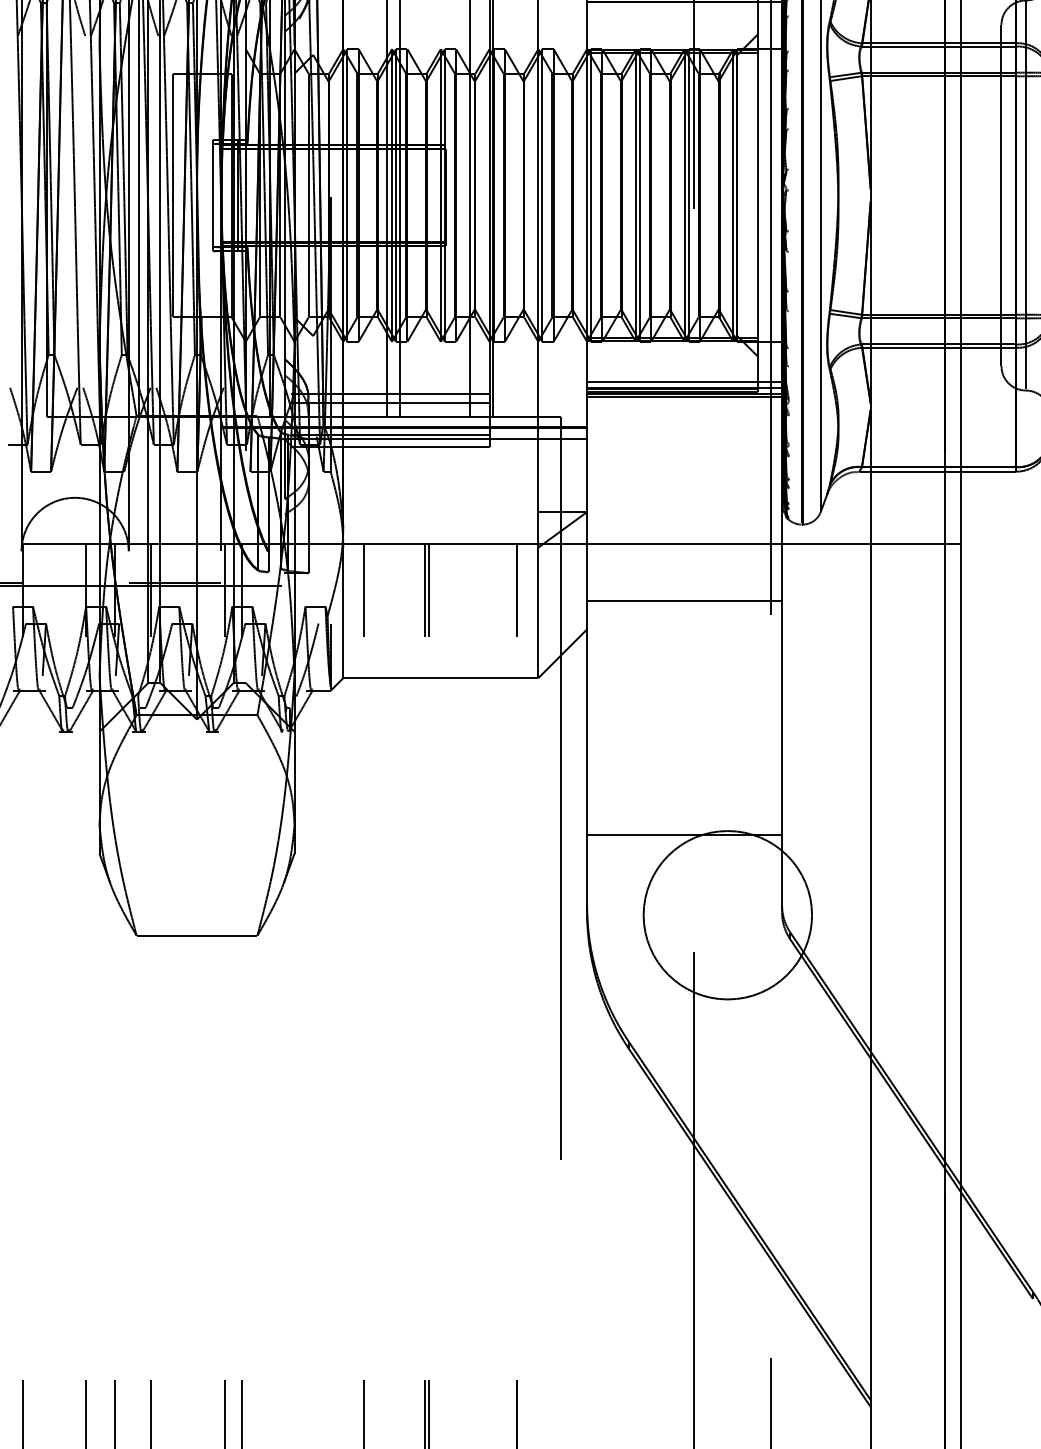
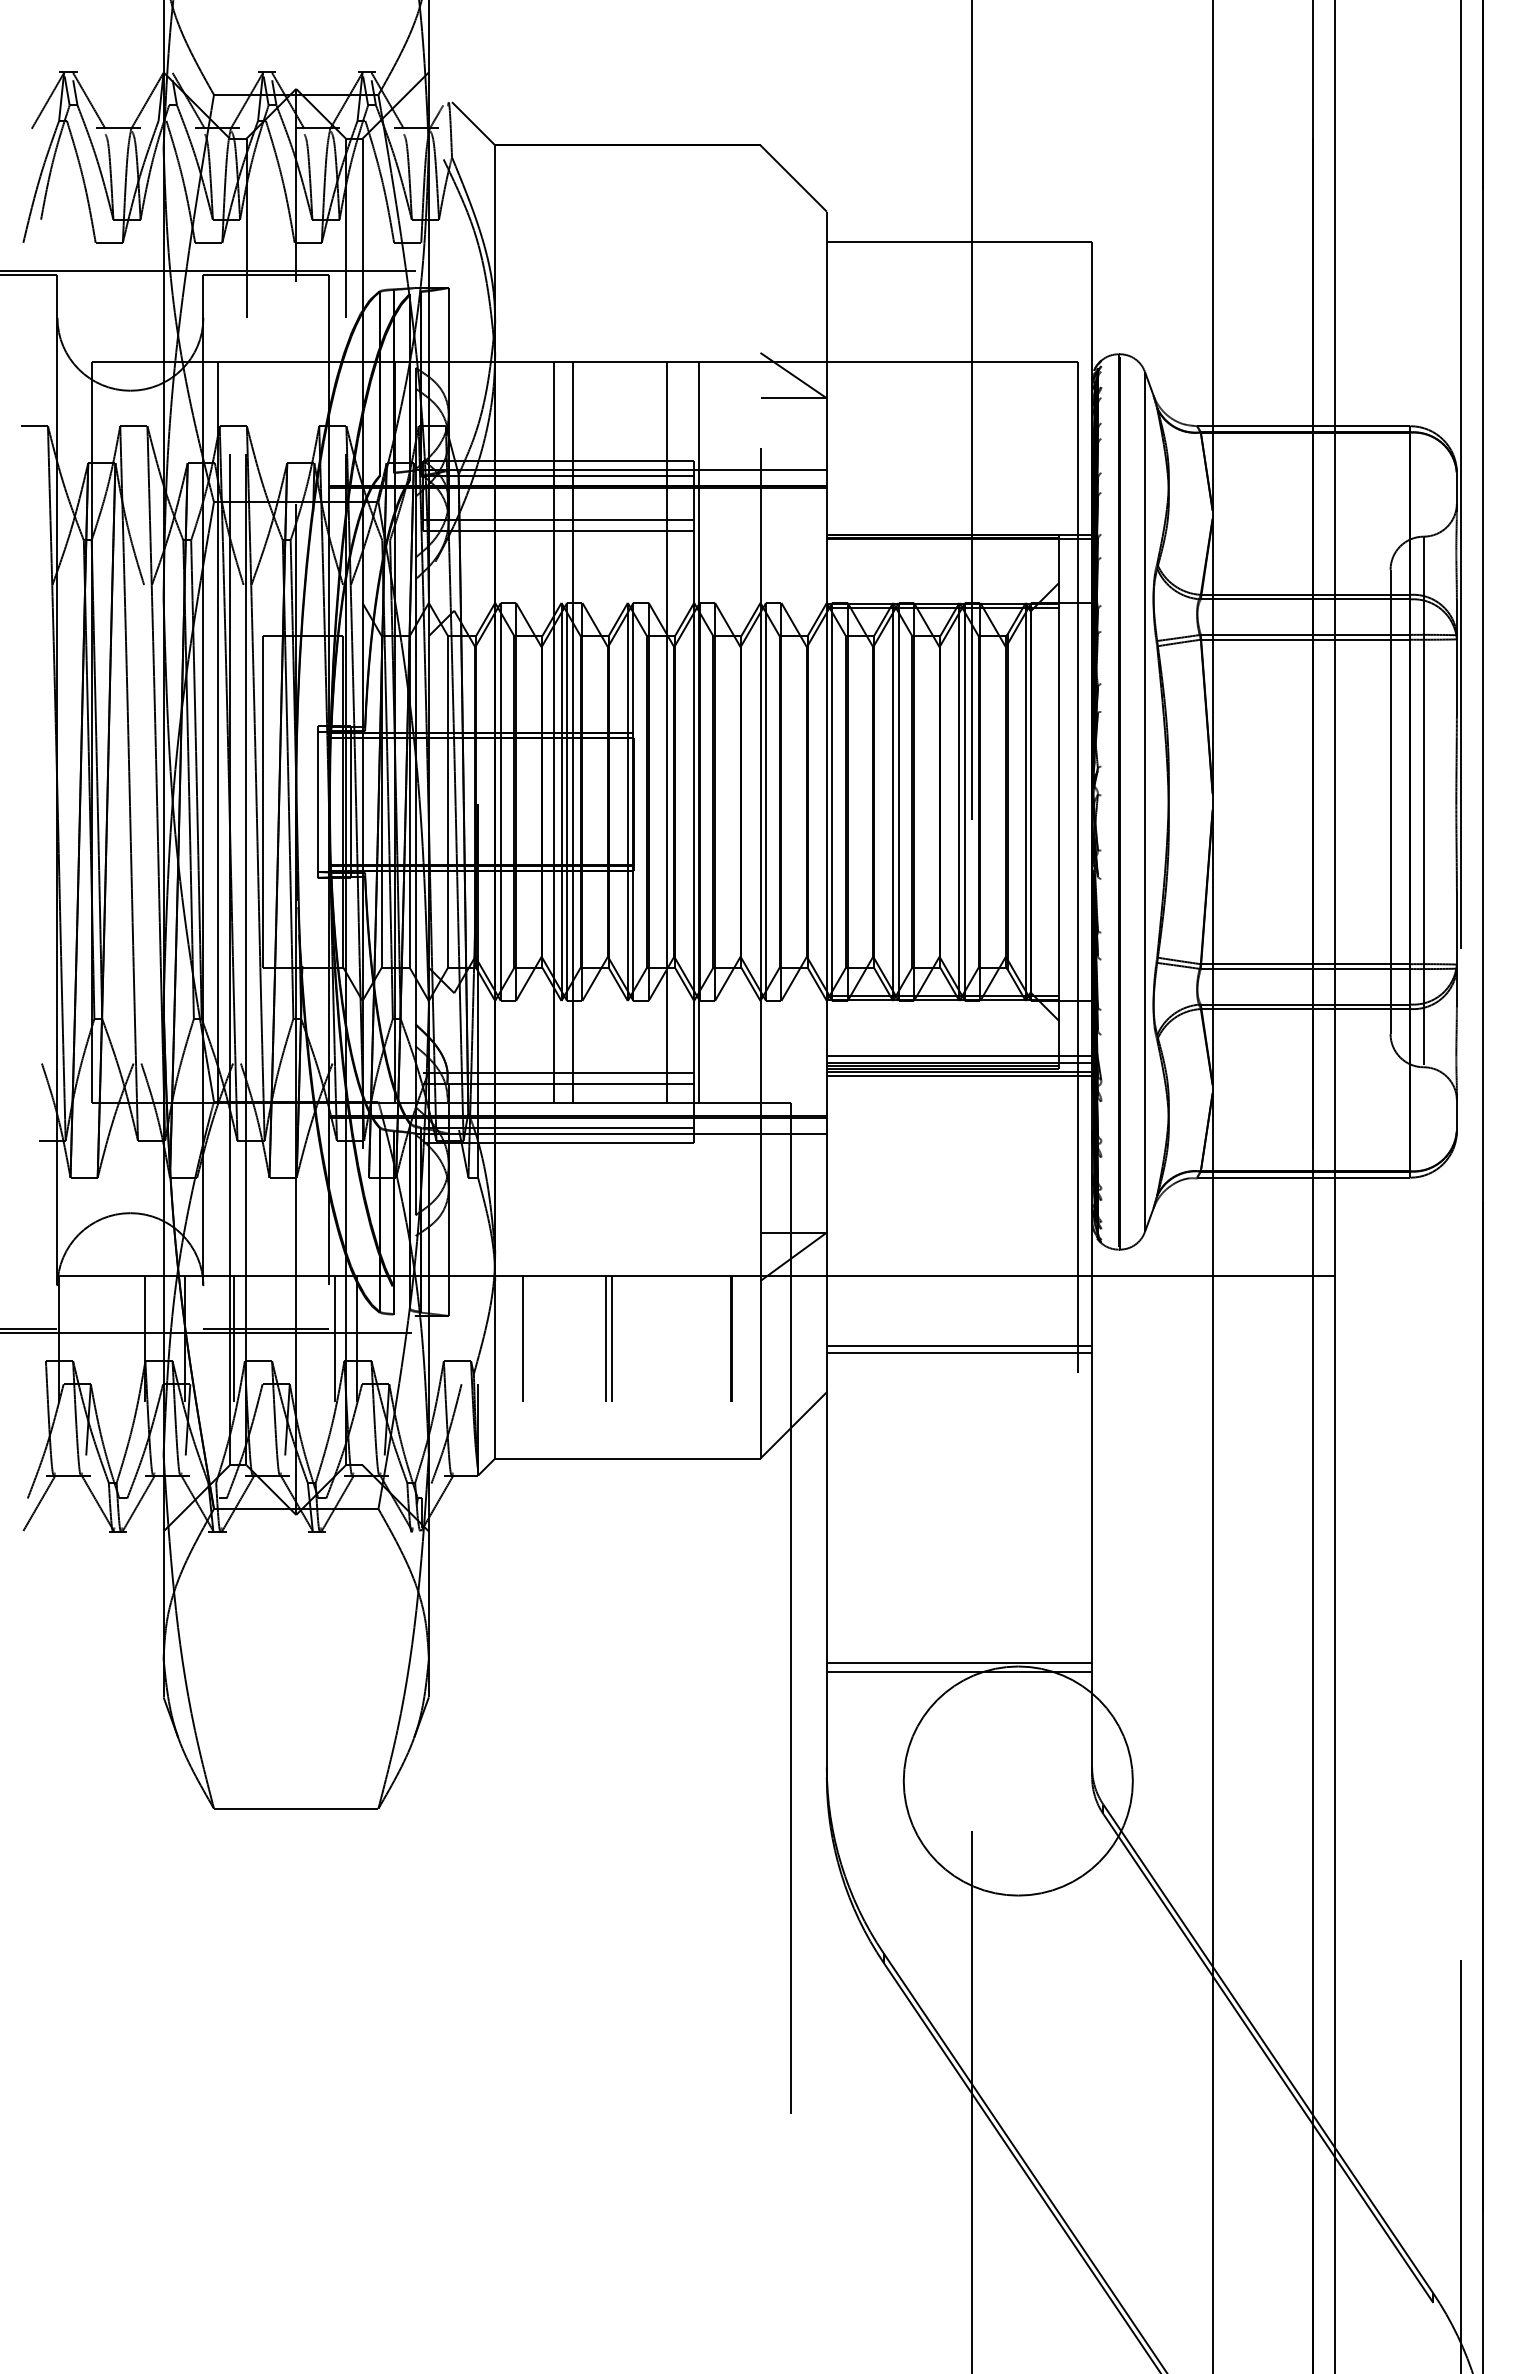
line: (684, 595) -> (959, 1345), added
line: (684, 828) -> (959, 1662), added

